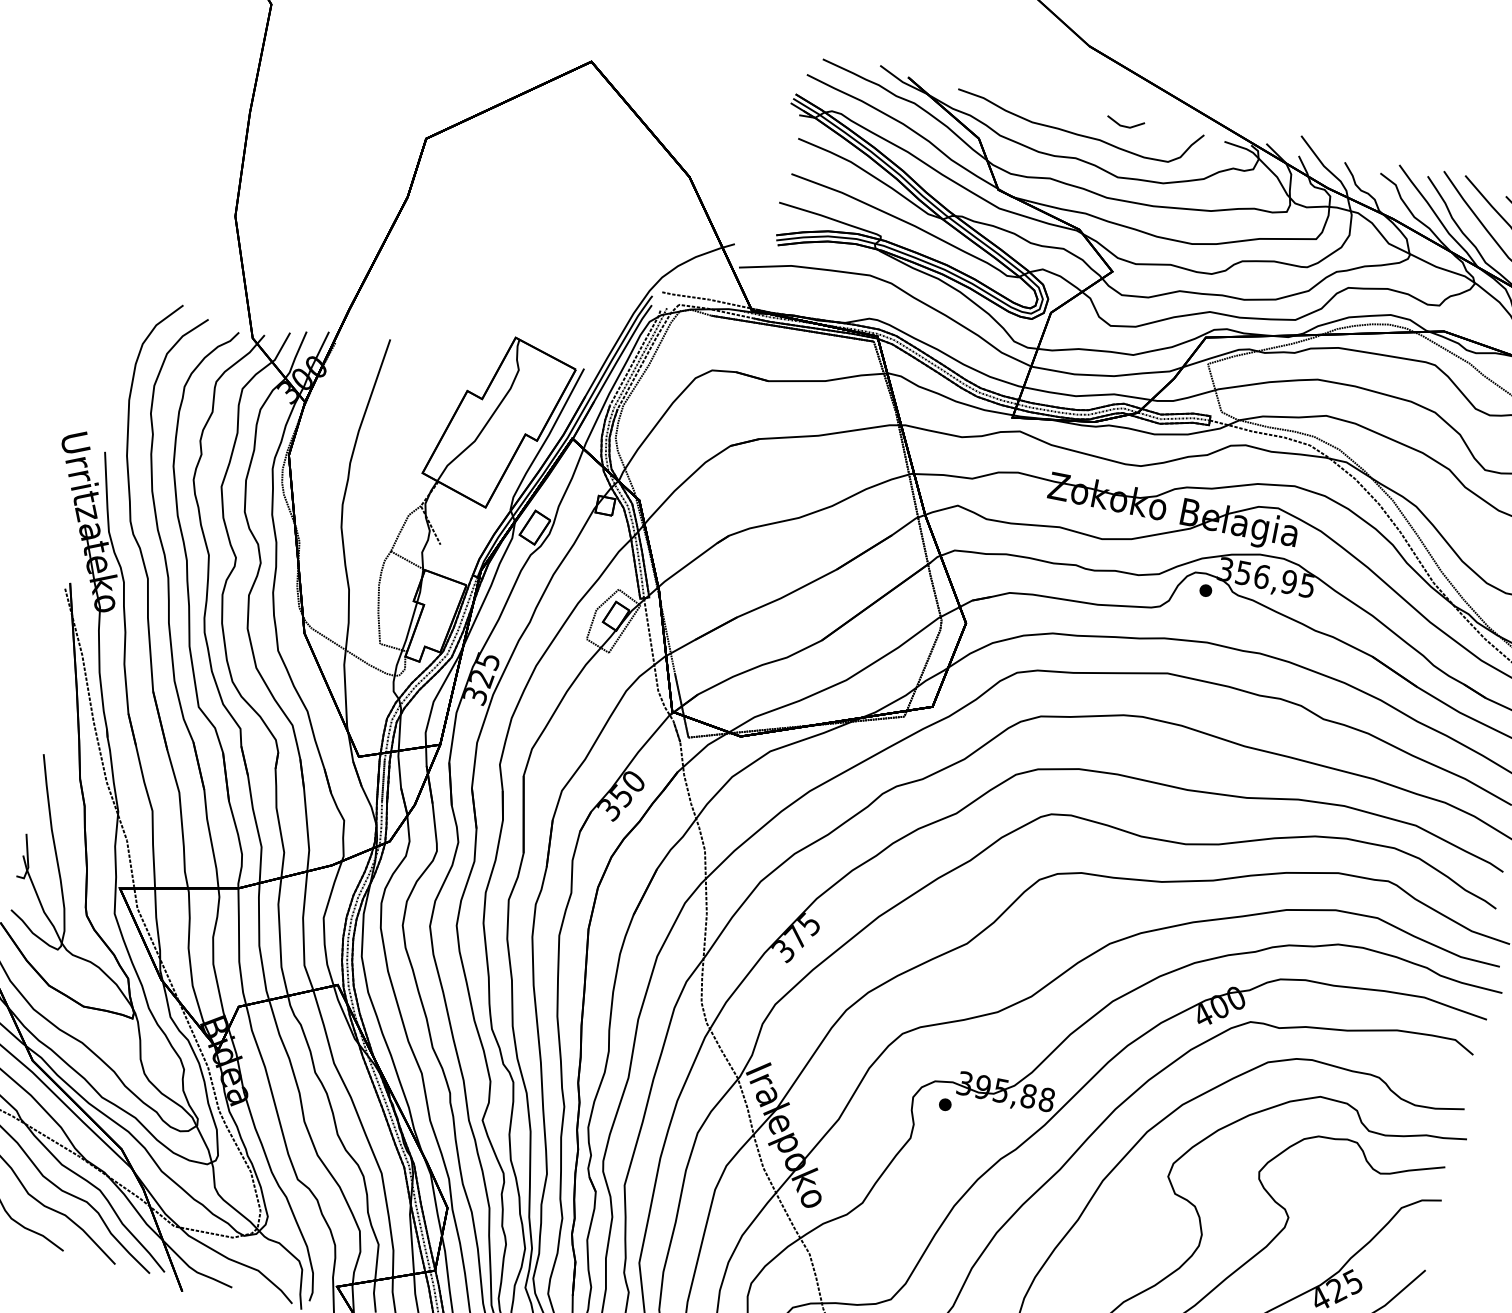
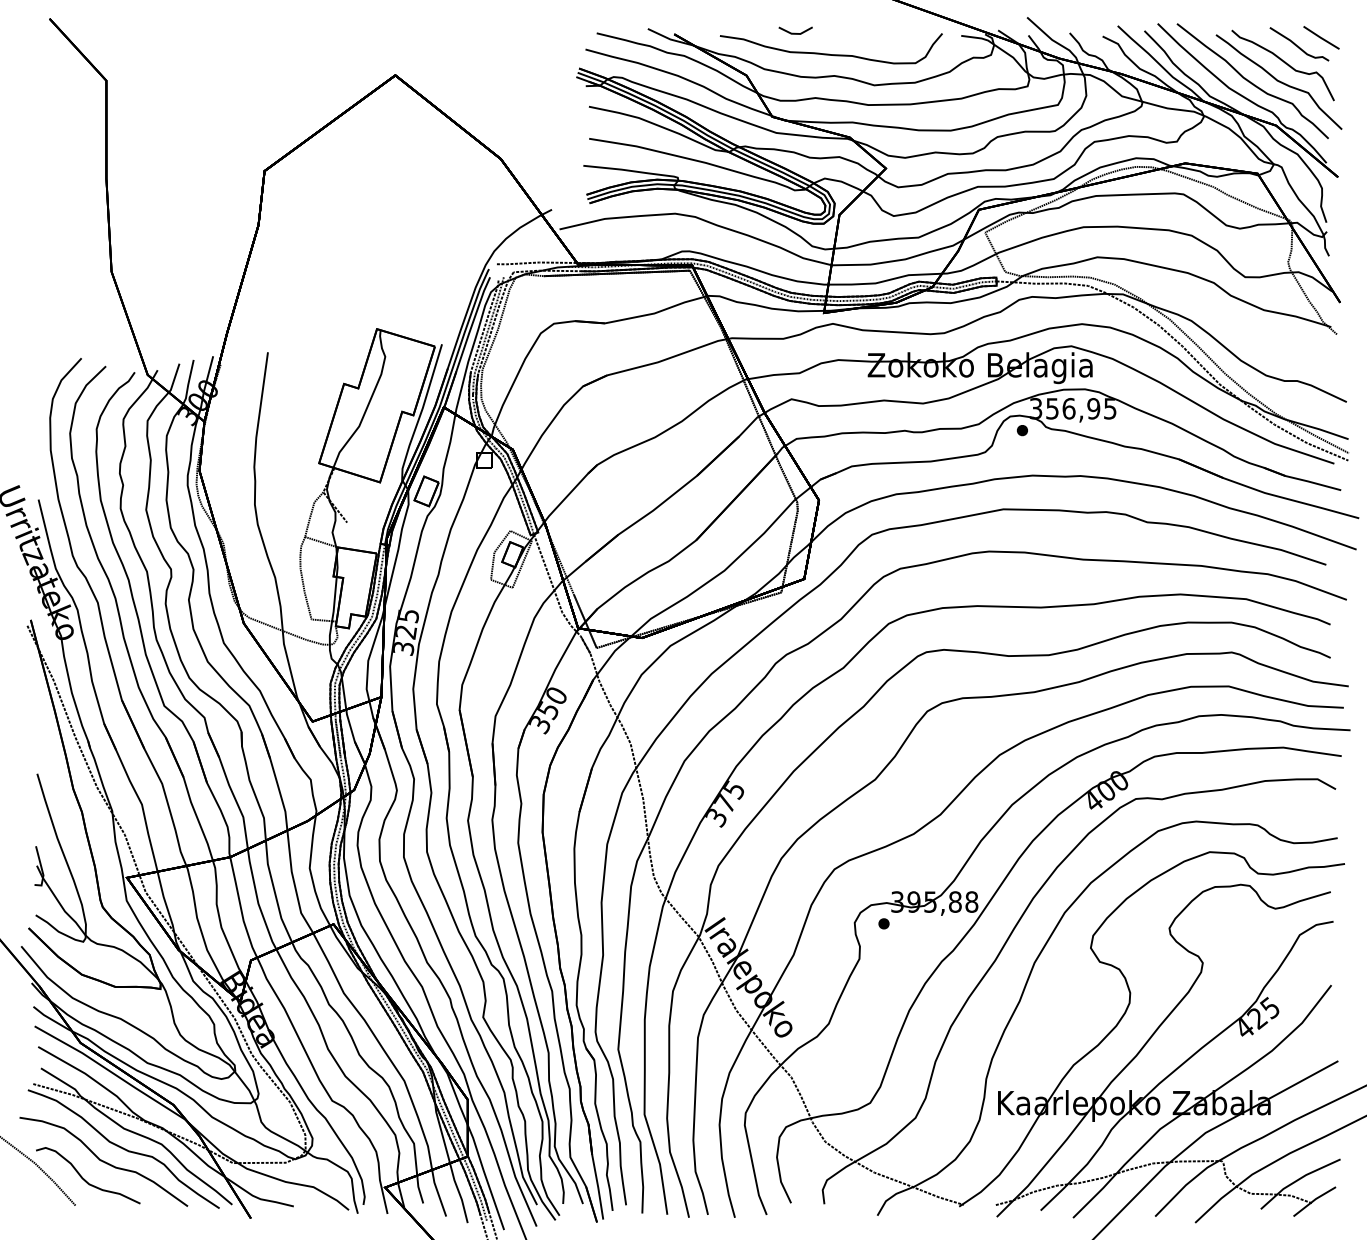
line: (1124, 125) -> (795, 32), moved

